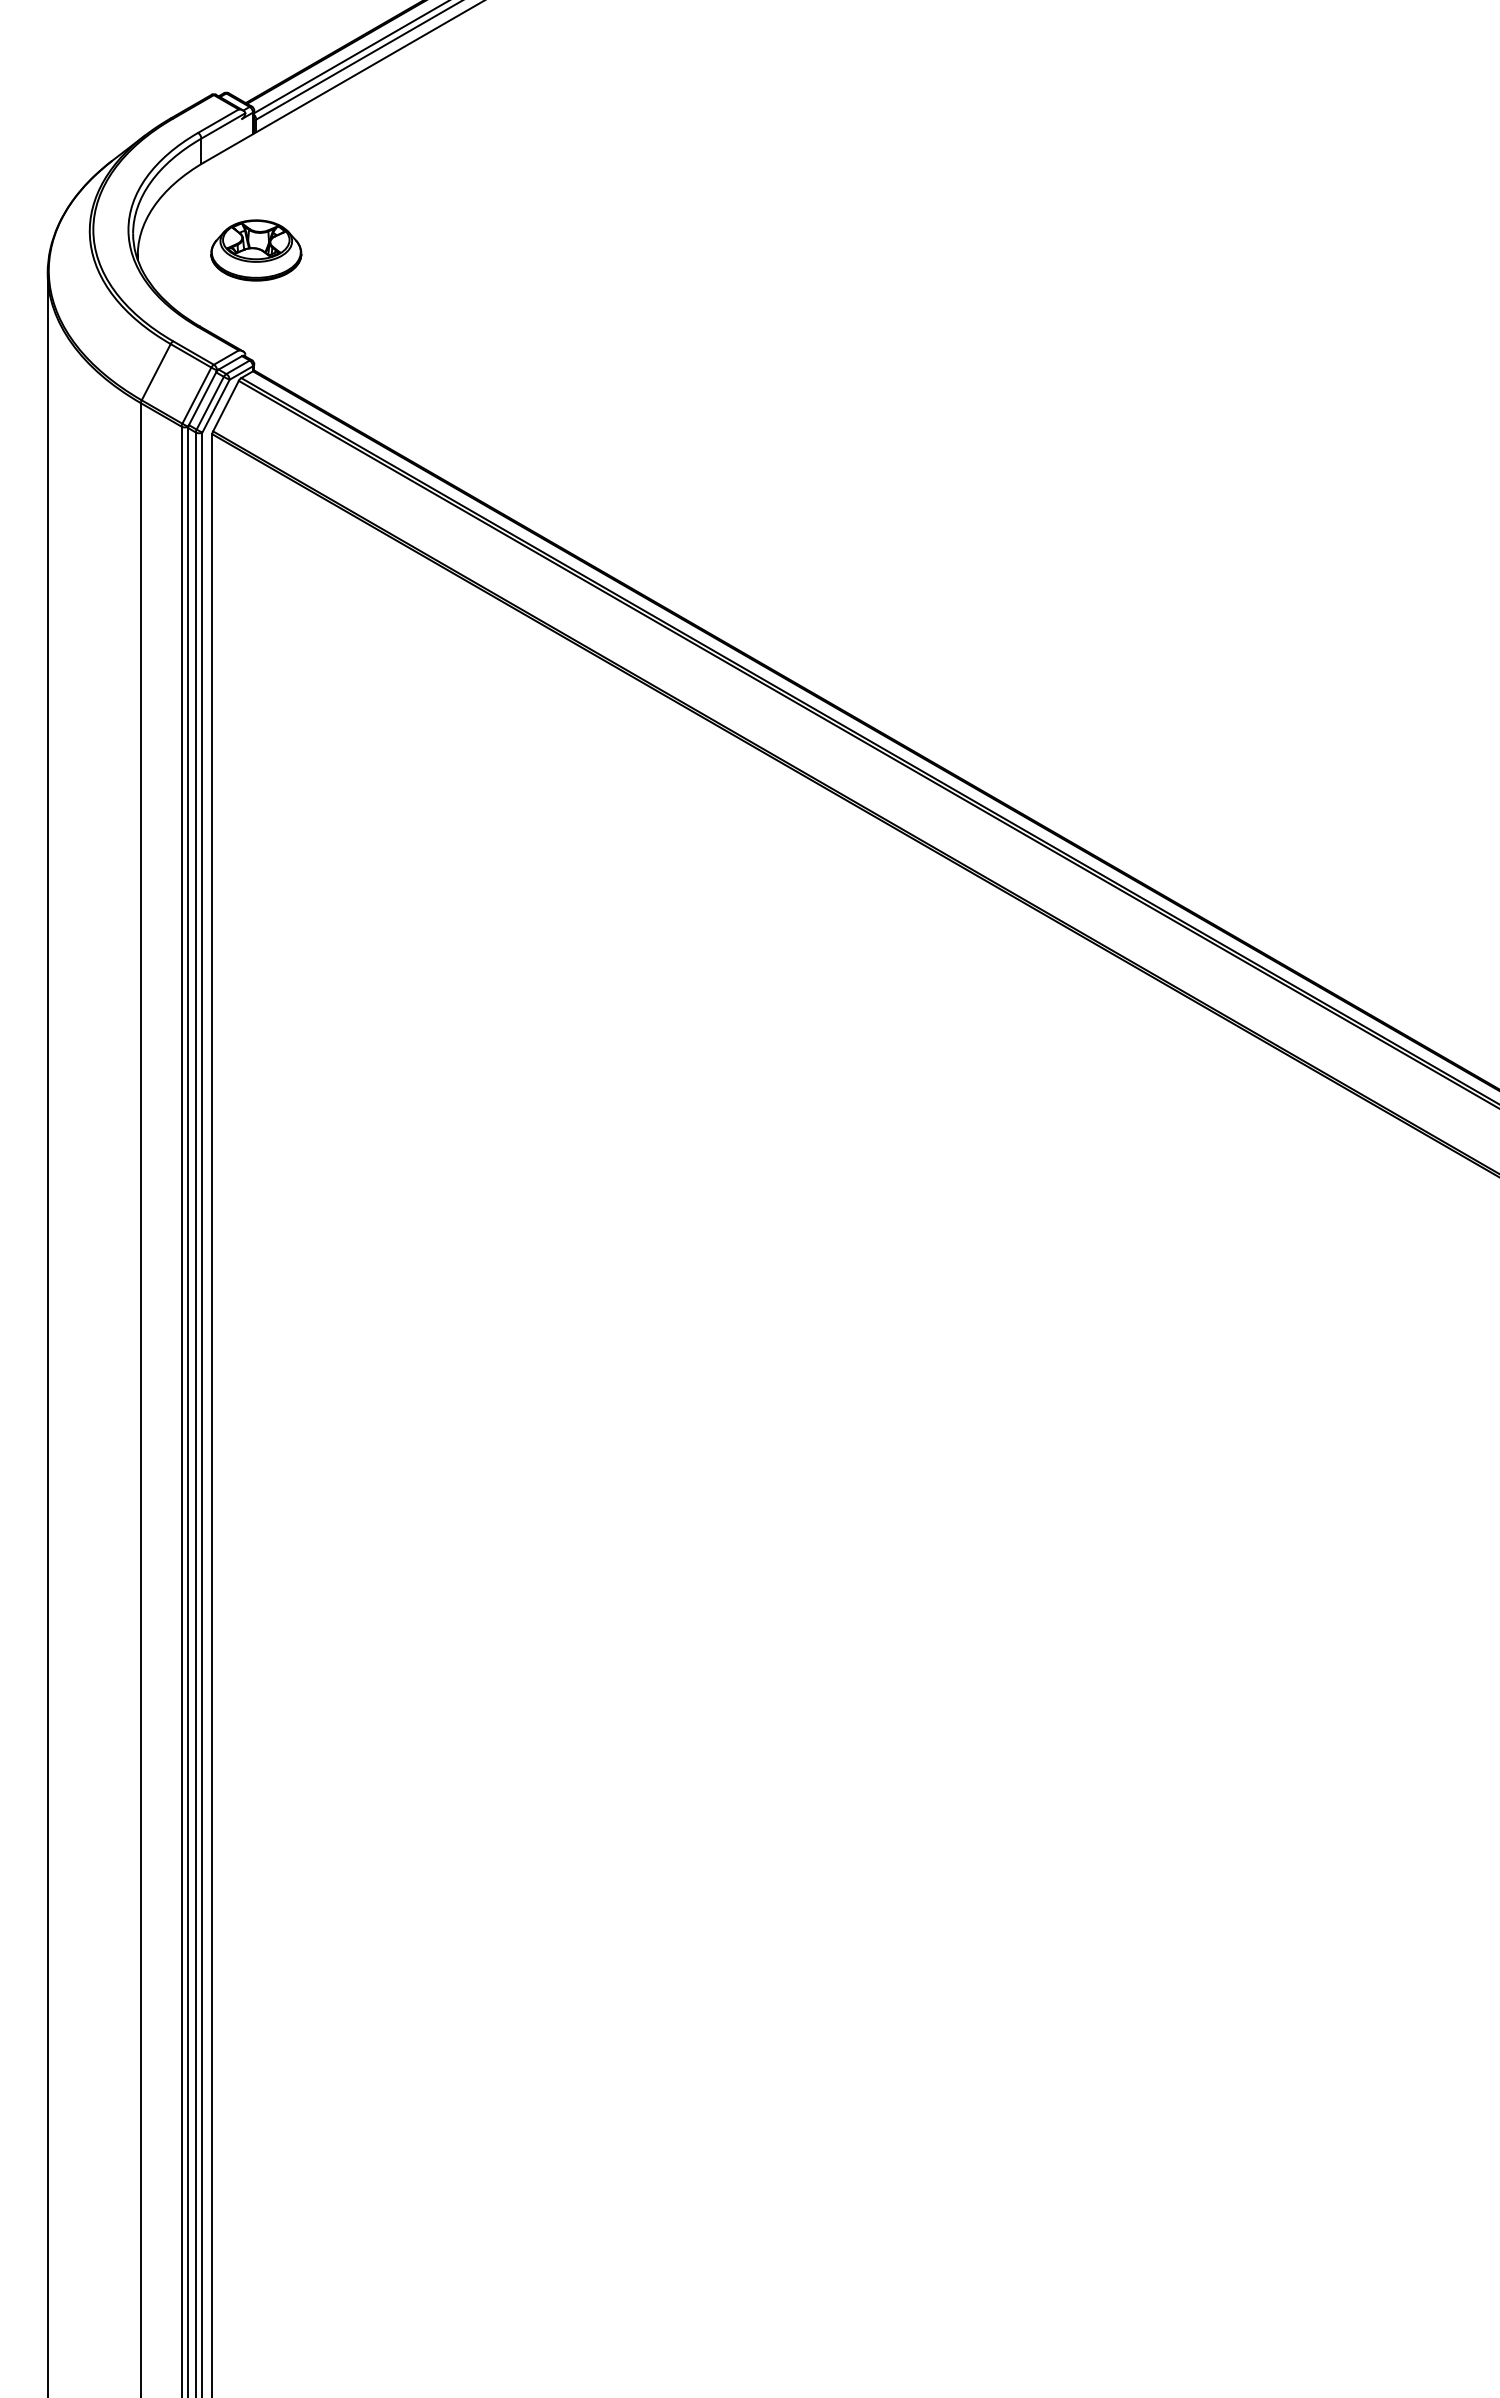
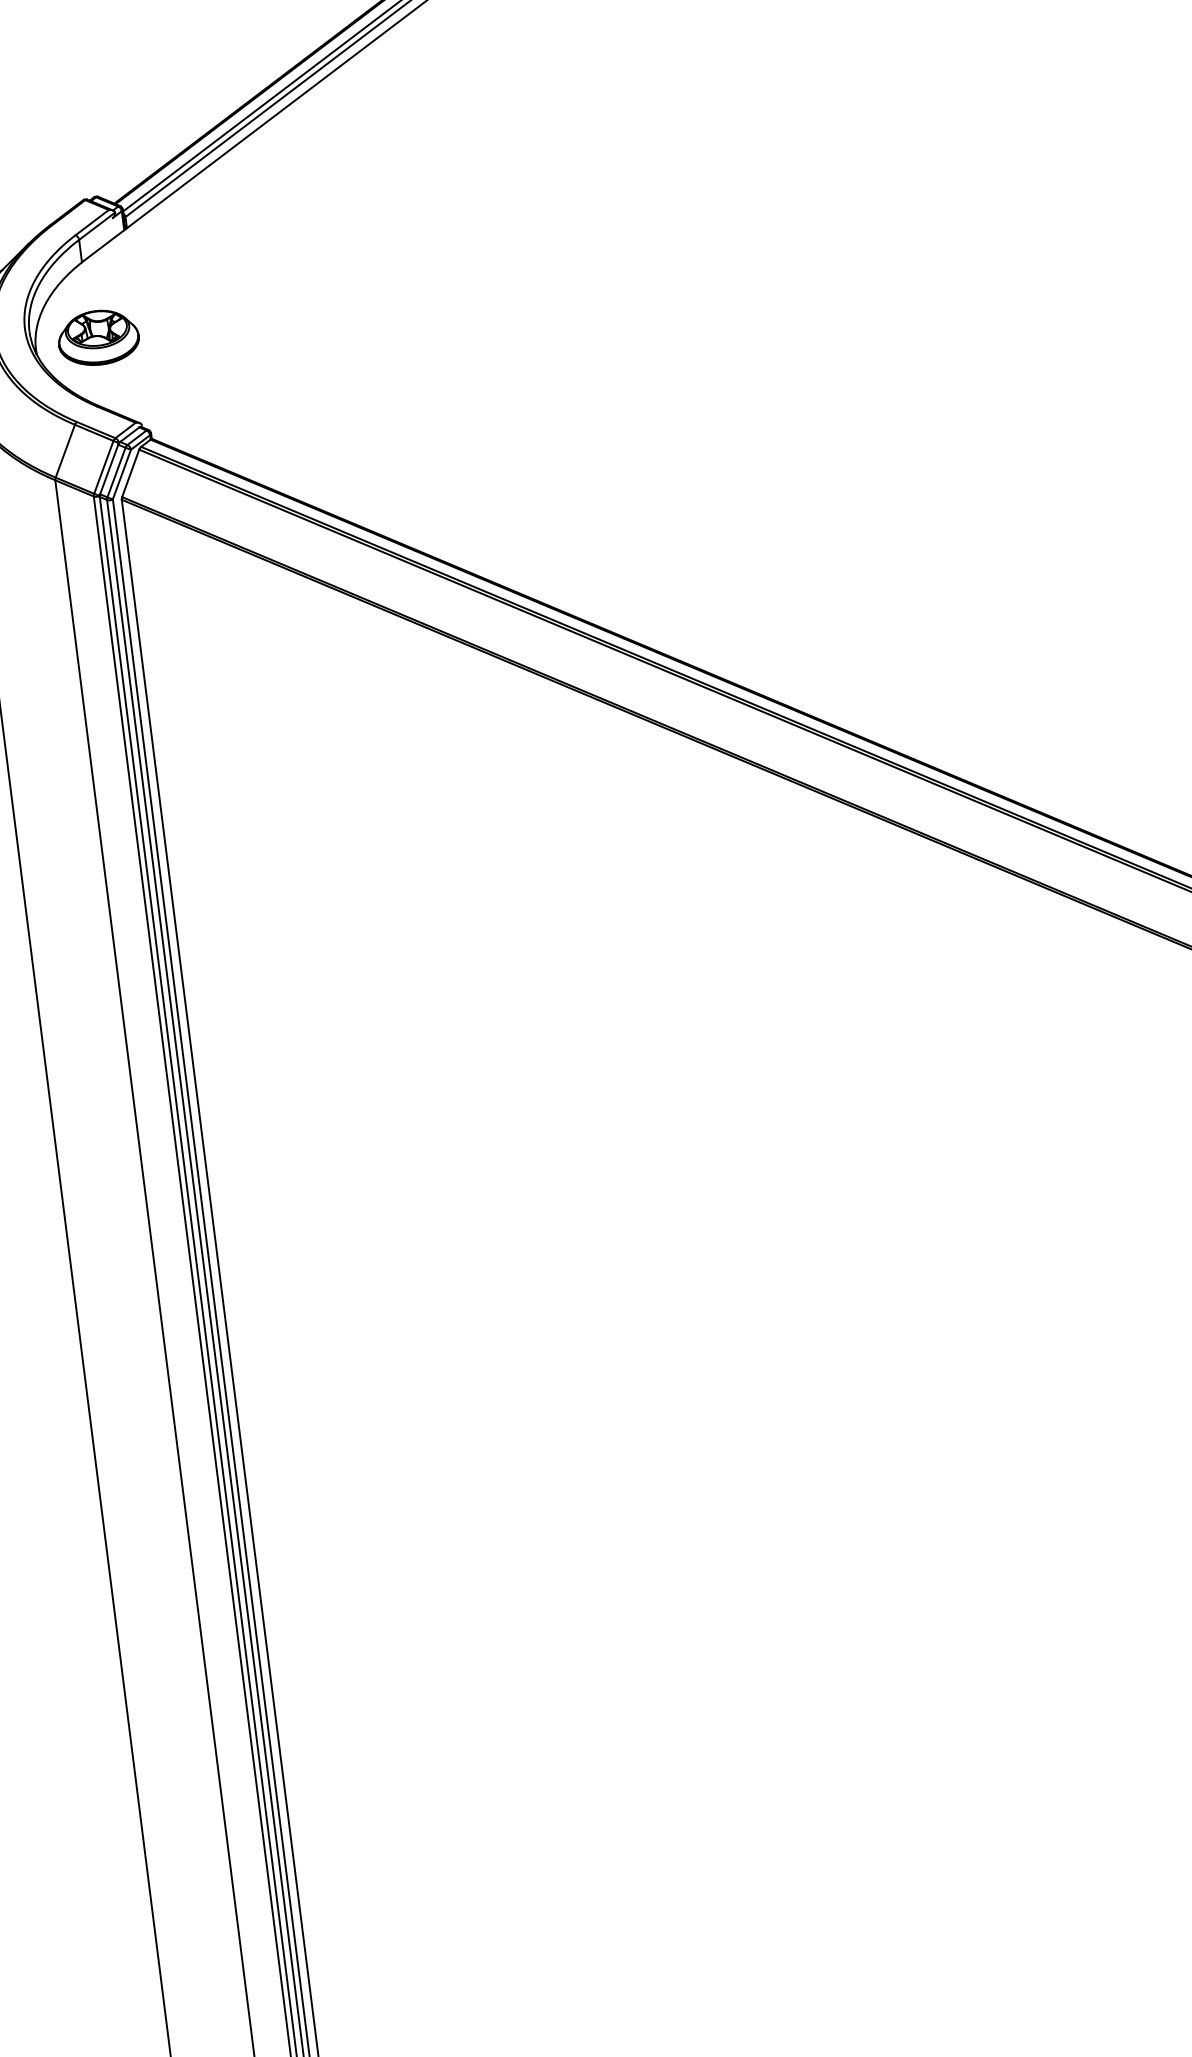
part: (256, 250) -> (98, 337), moved

